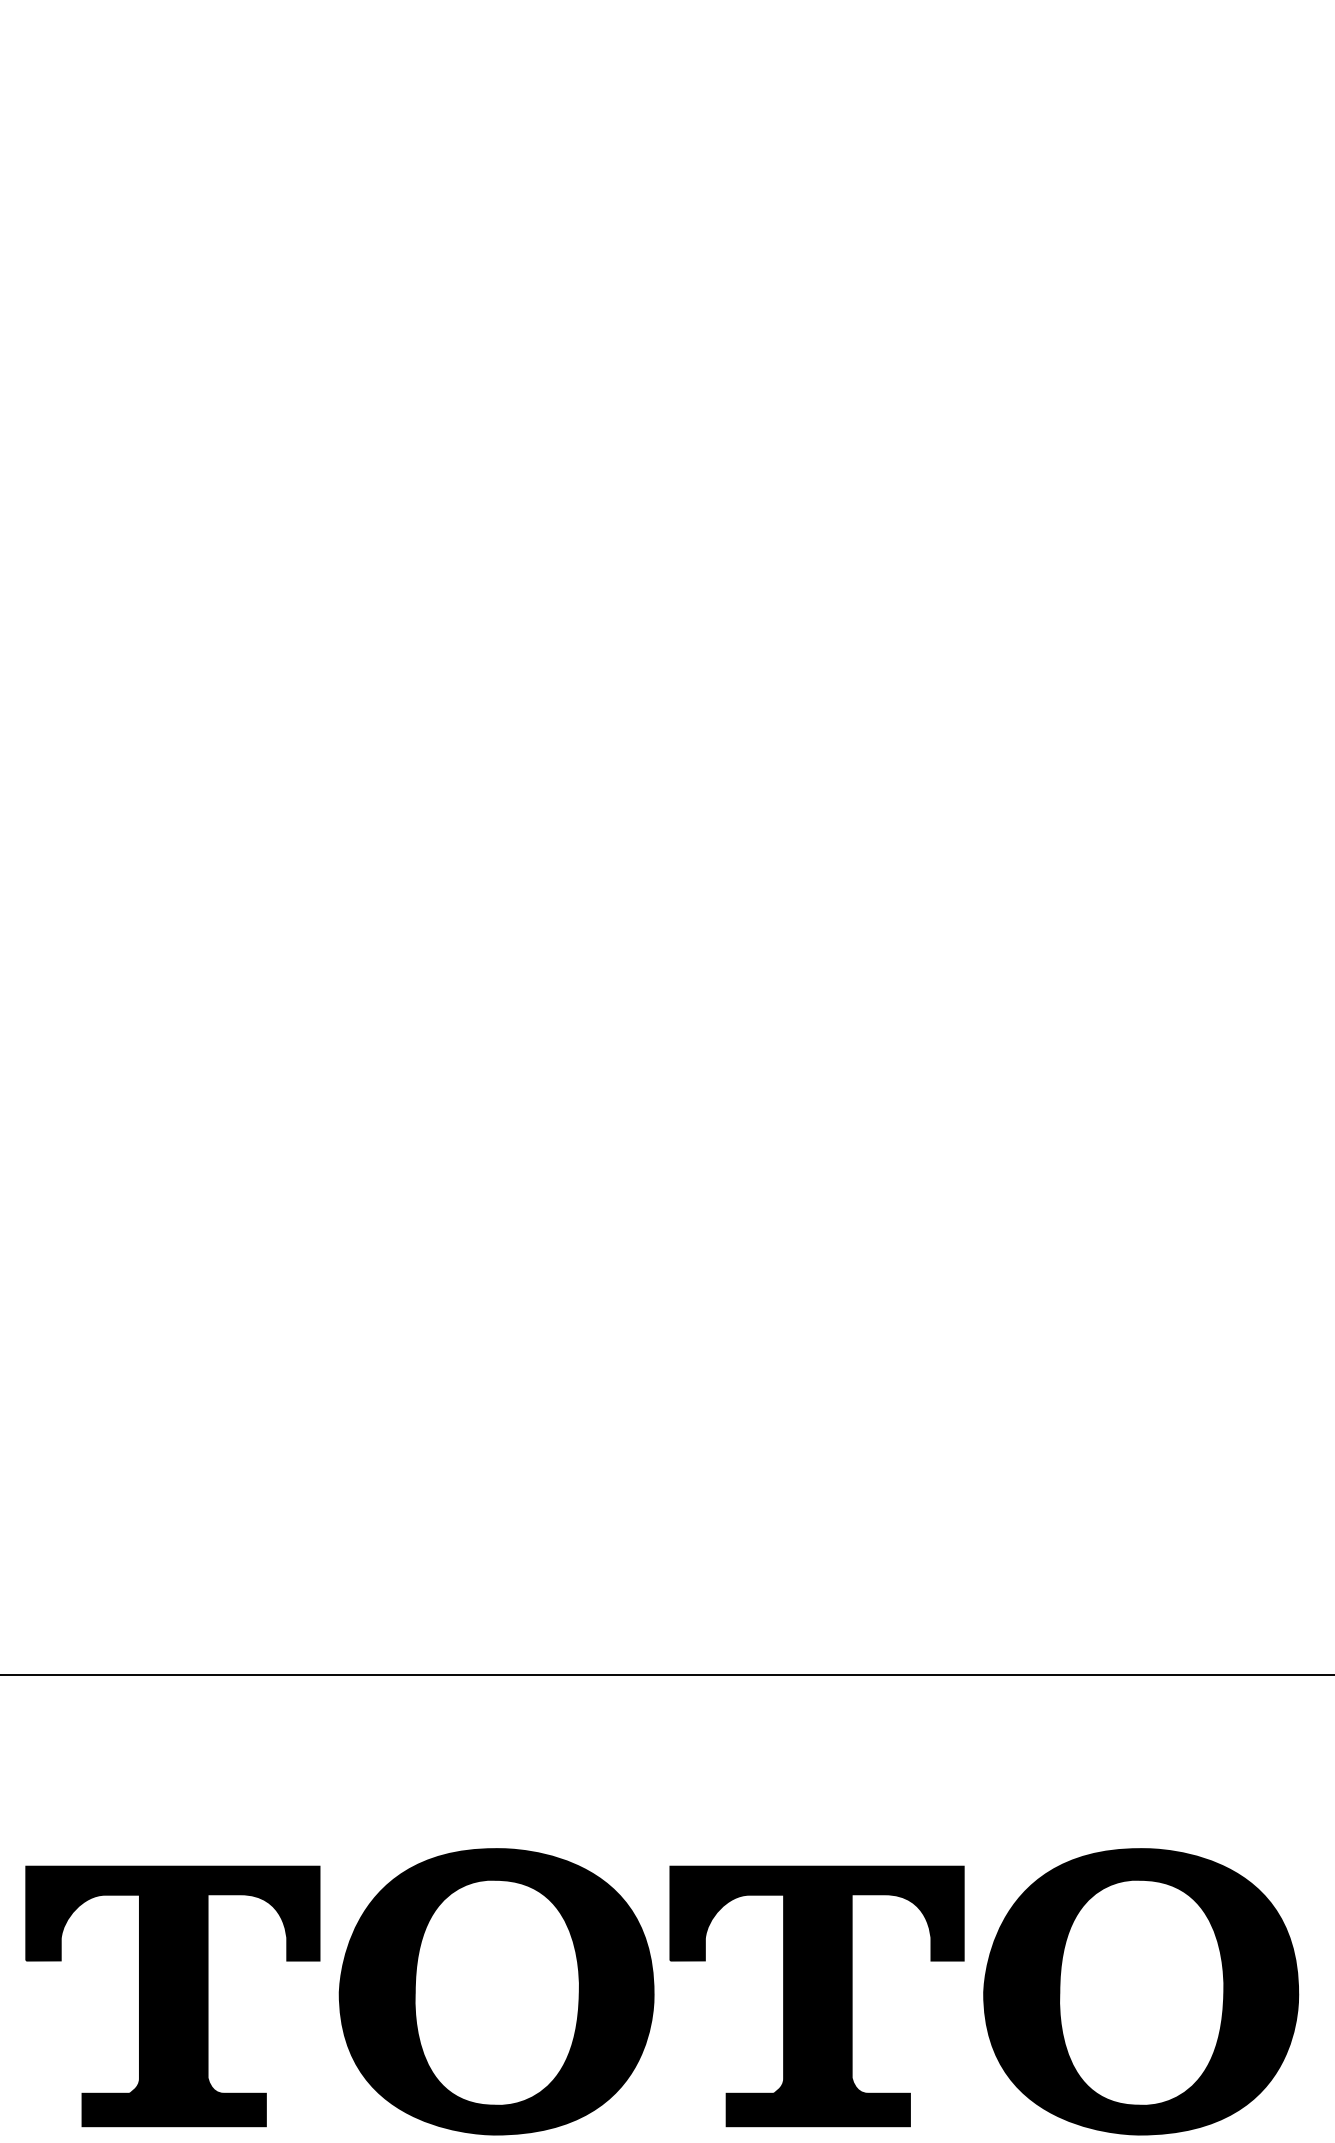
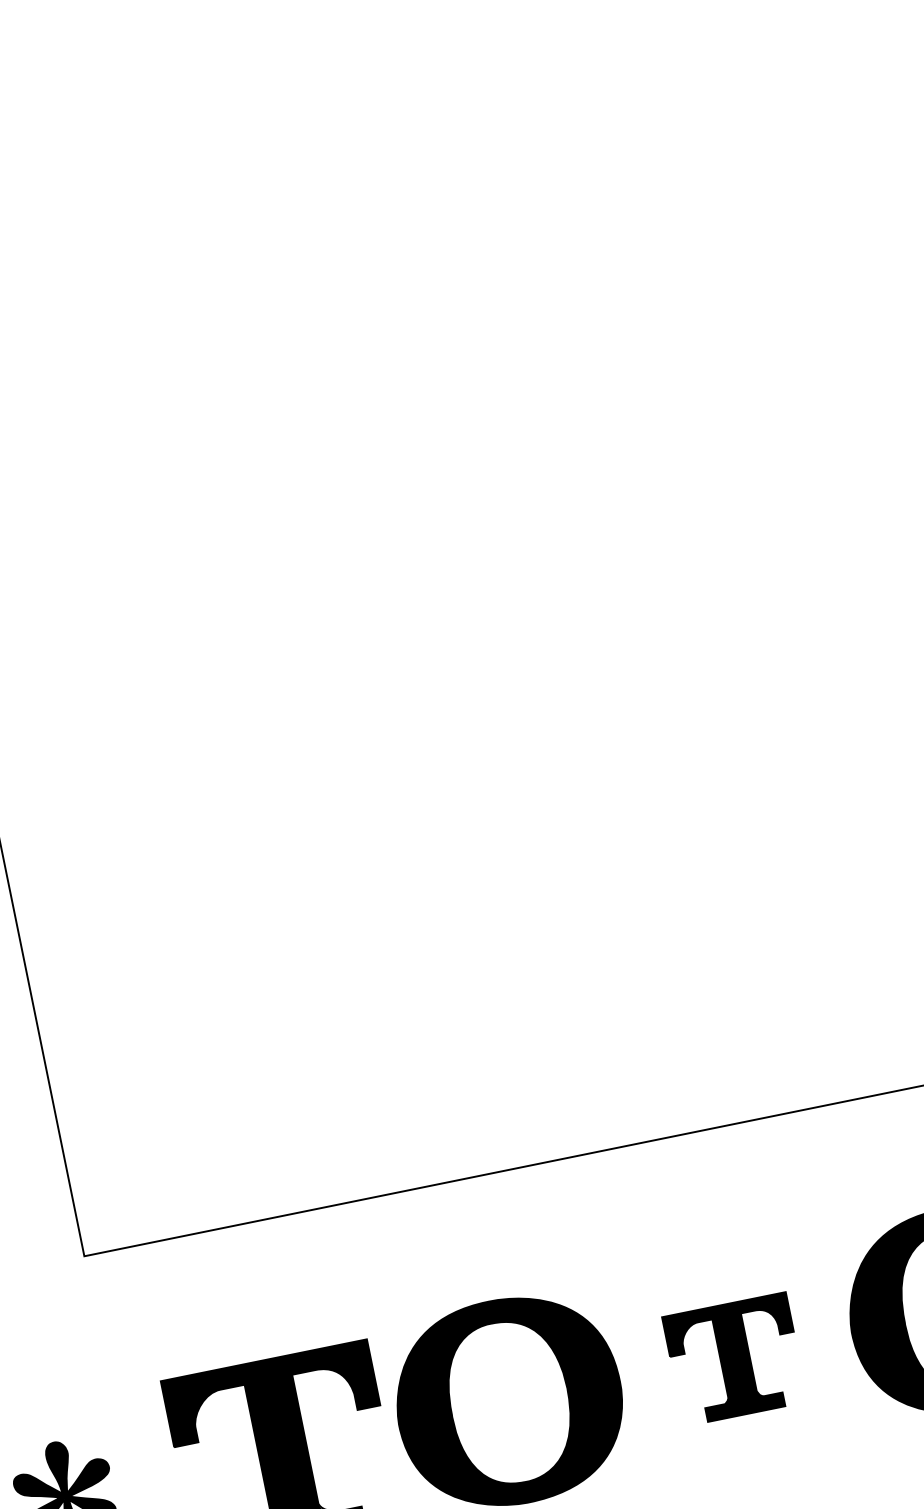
part: (816, 1996) -> (734, 1359), size x0.6

